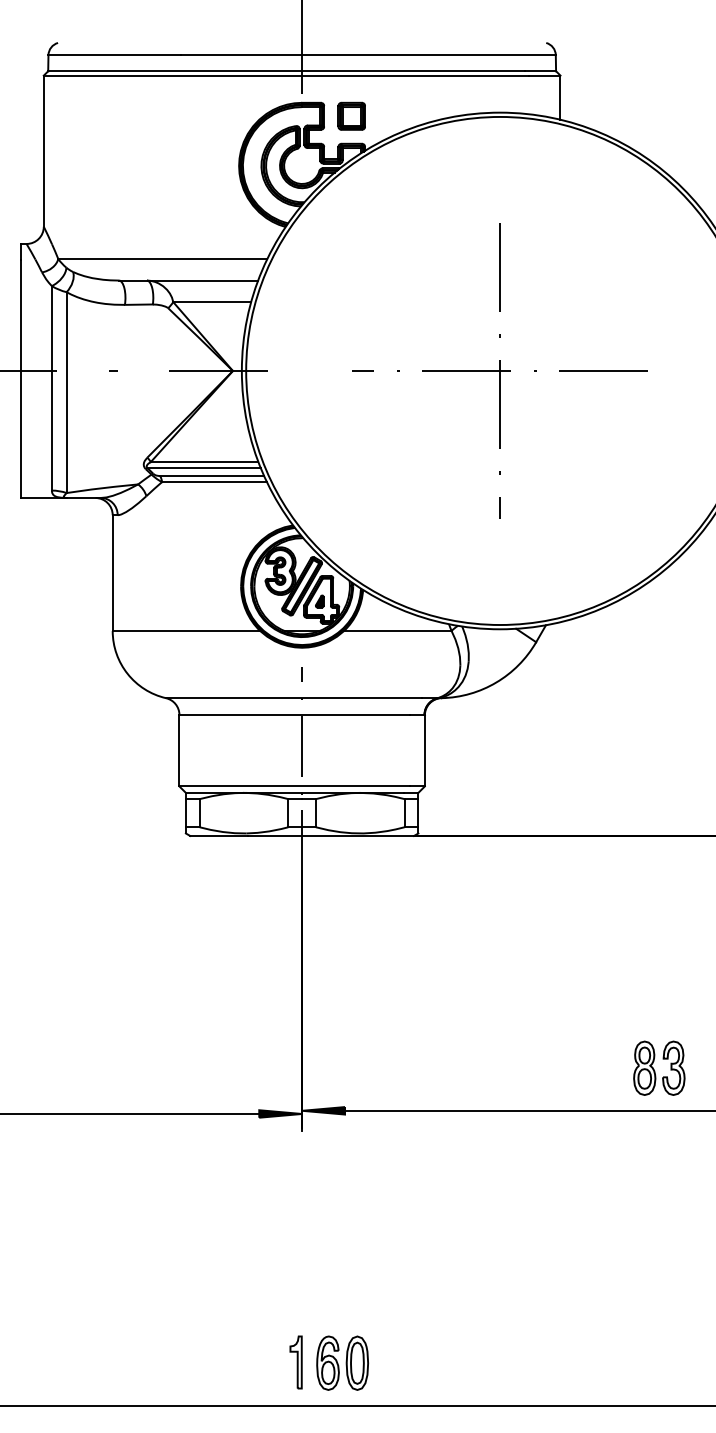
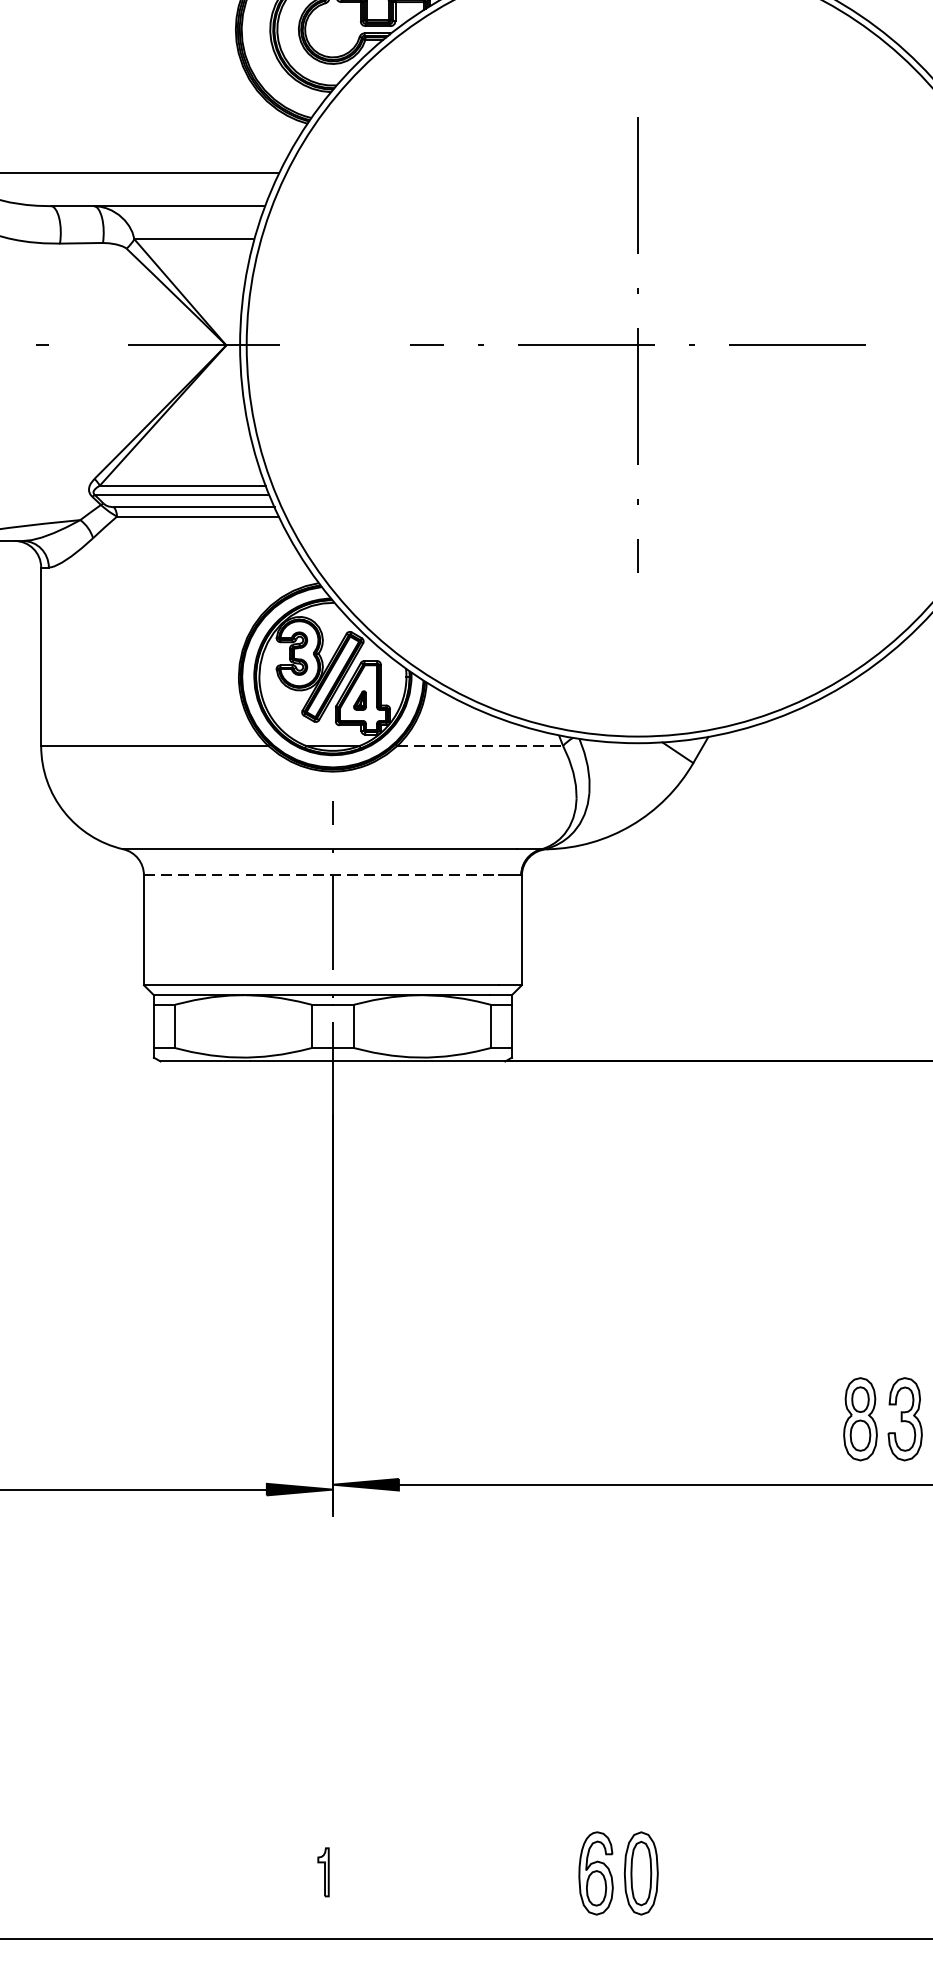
line: (397, 631) -> (479, 746), solid -> dashed
line: (295, 714) -> (322, 874), solid -> dashed
part: (295, 1362) -> (322, 1872), size x0.6
part: (342, 1362) -> (618, 1872), moved

